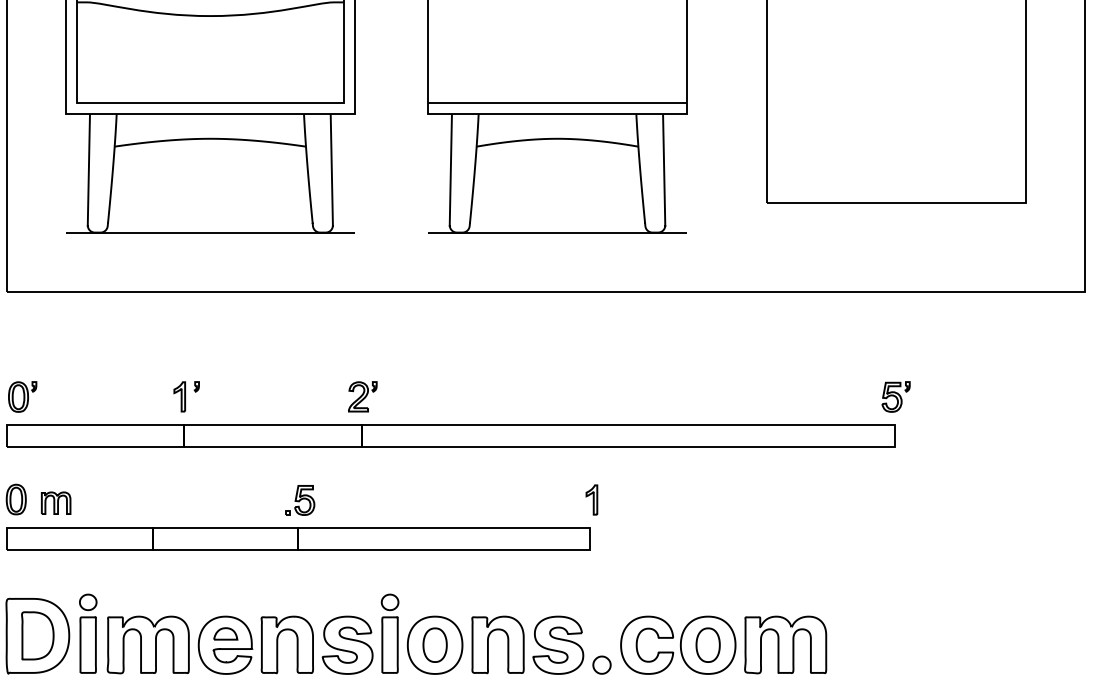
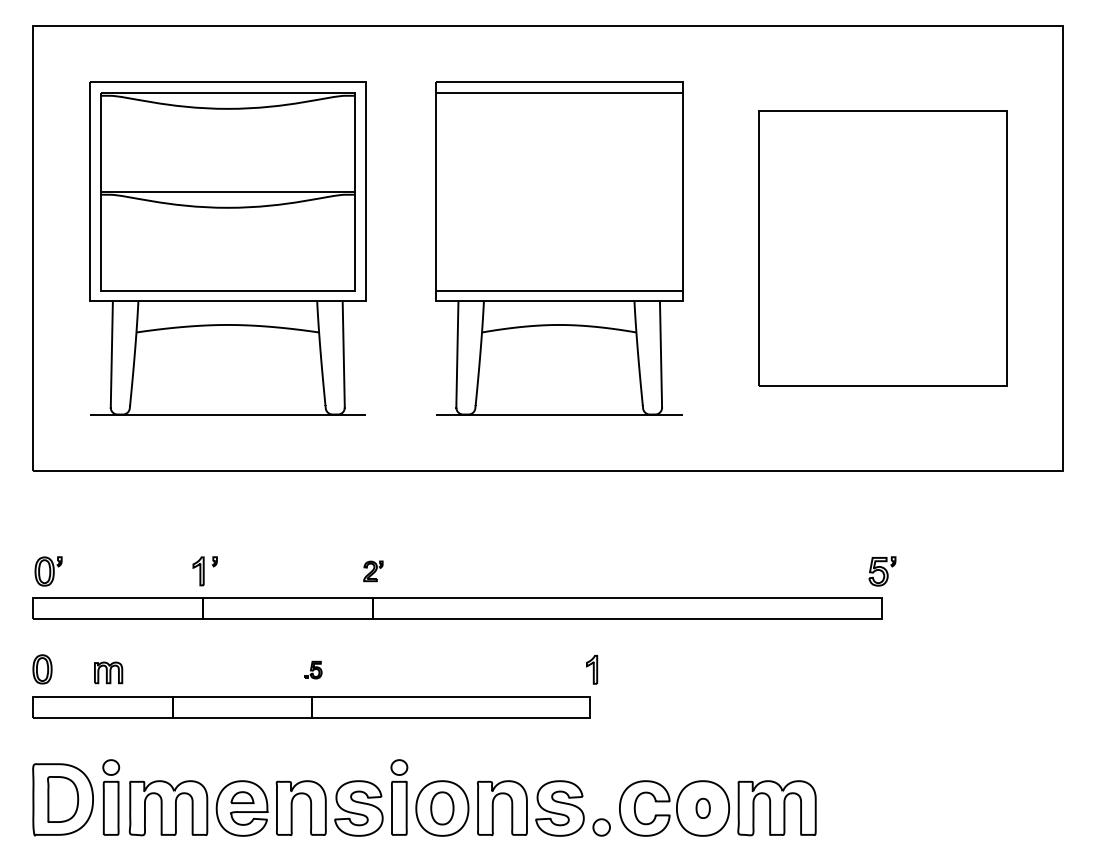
part: (362, 397) -> (373, 571), size x0.7
part: (300, 499) -> (313, 669), size x0.6
part: (56, 502) -> (108, 672), moved
part: (708, 645) -> (703, 808), size x0.6

